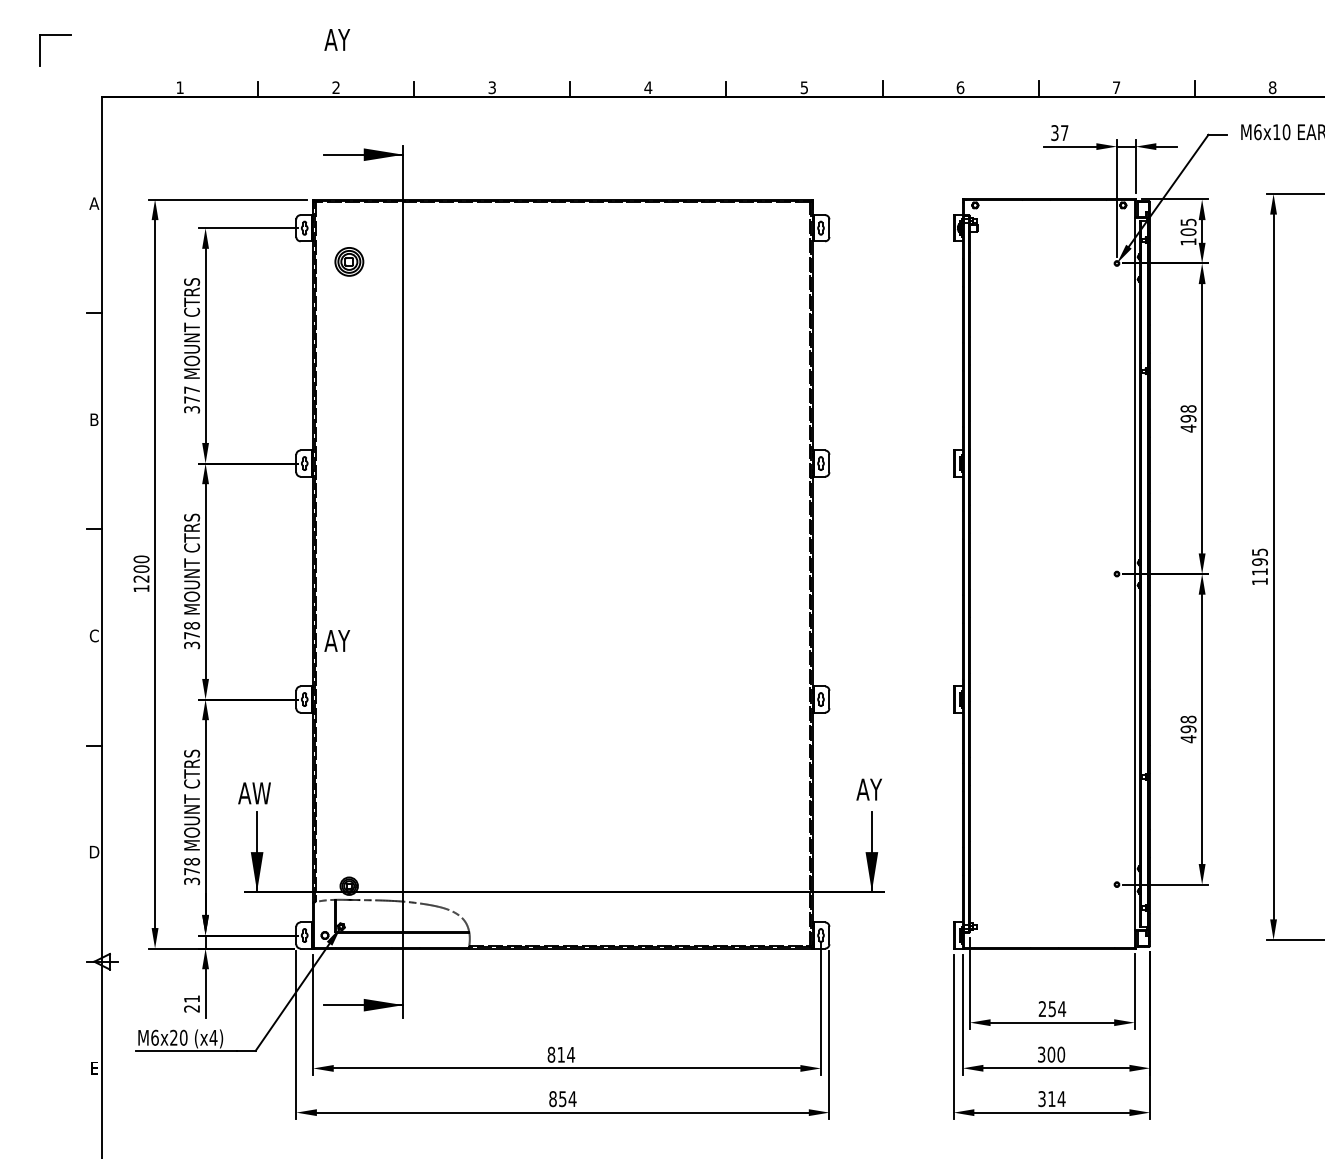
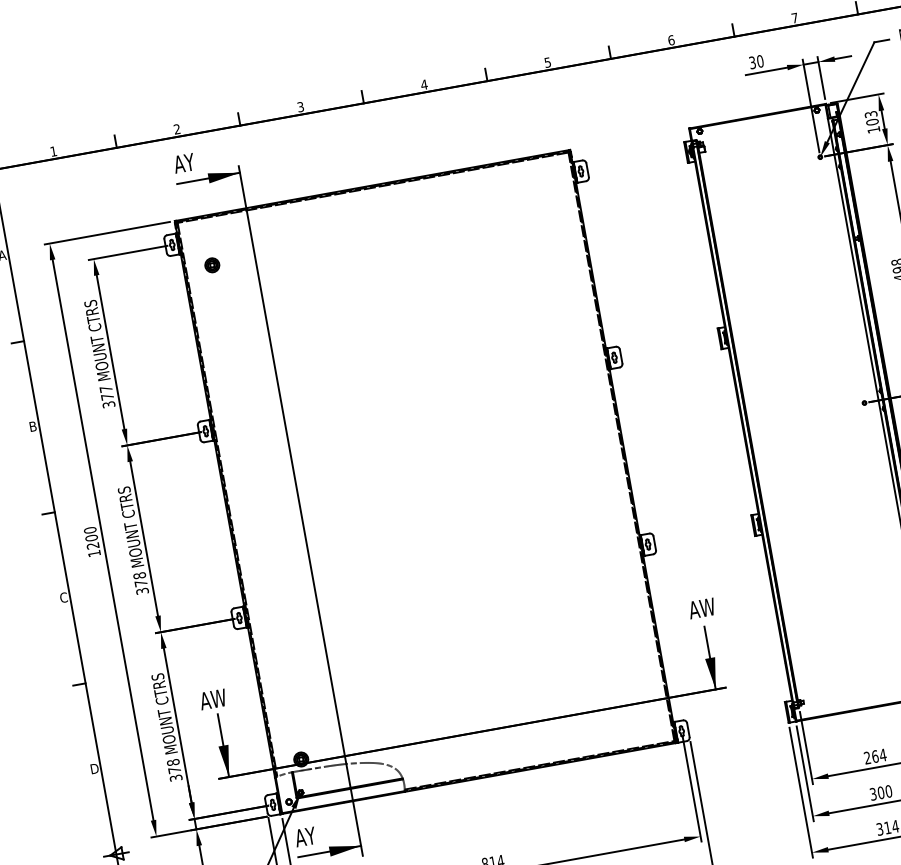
text: (337, 39) -> (184, 162), moved
text: (1064, 133) -> (760, 61), 37 -> 30
text: (1187, 221) -> (870, 113), 105 -> 103
part: (348, 261) -> (211, 265), size x0.62
text: (337, 640) -> (305, 836), moved
text: (879, 789) -> (707, 607), AY -> AW
text: (1052, 1009) -> (875, 756), 254 -> 264

